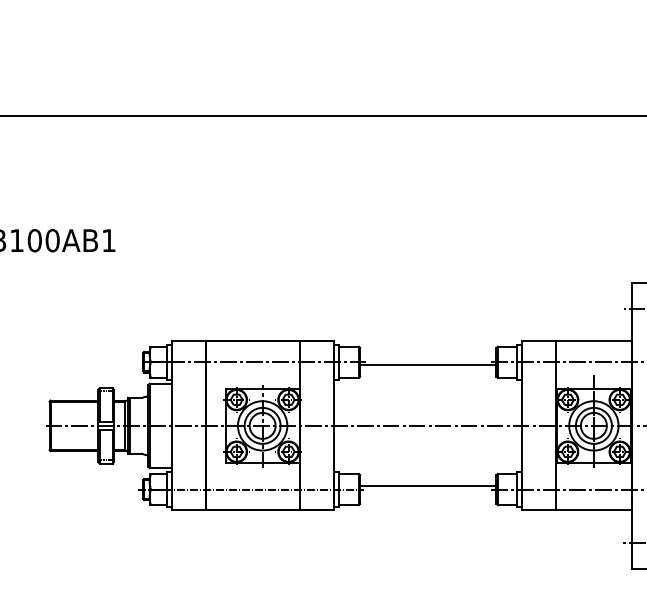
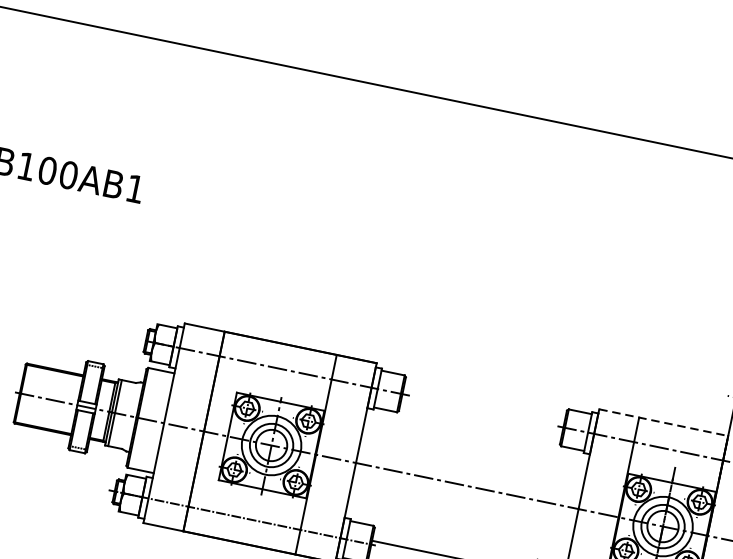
line: (577, 341) -> (664, 422), solid -> dashed
line: (428, 365) -> (482, 414), removed

